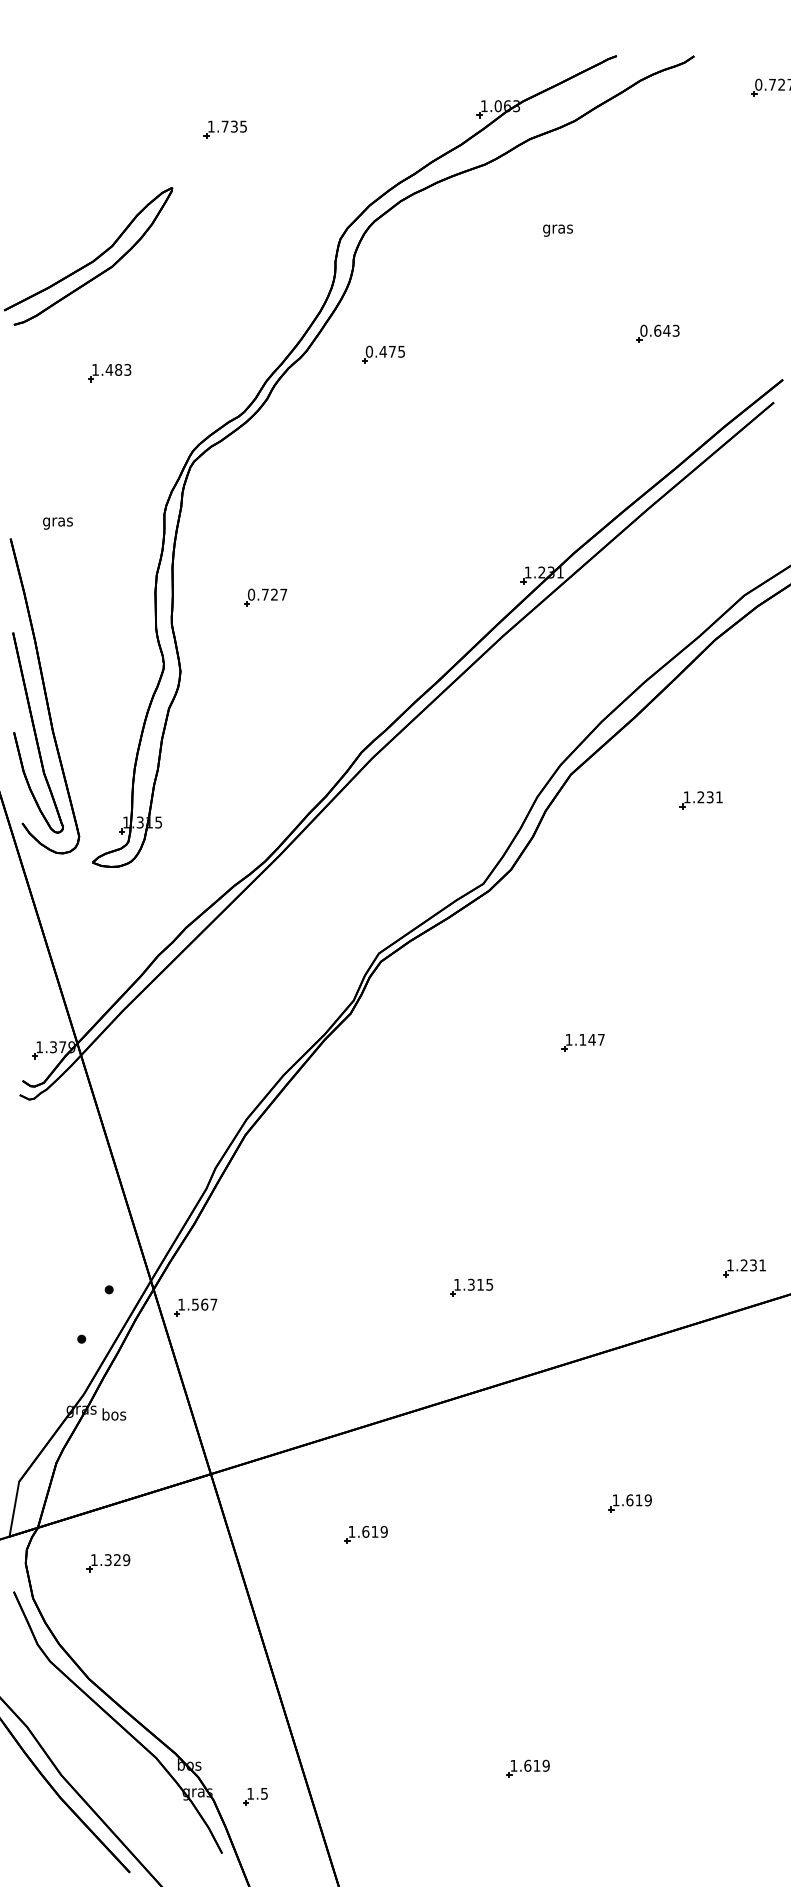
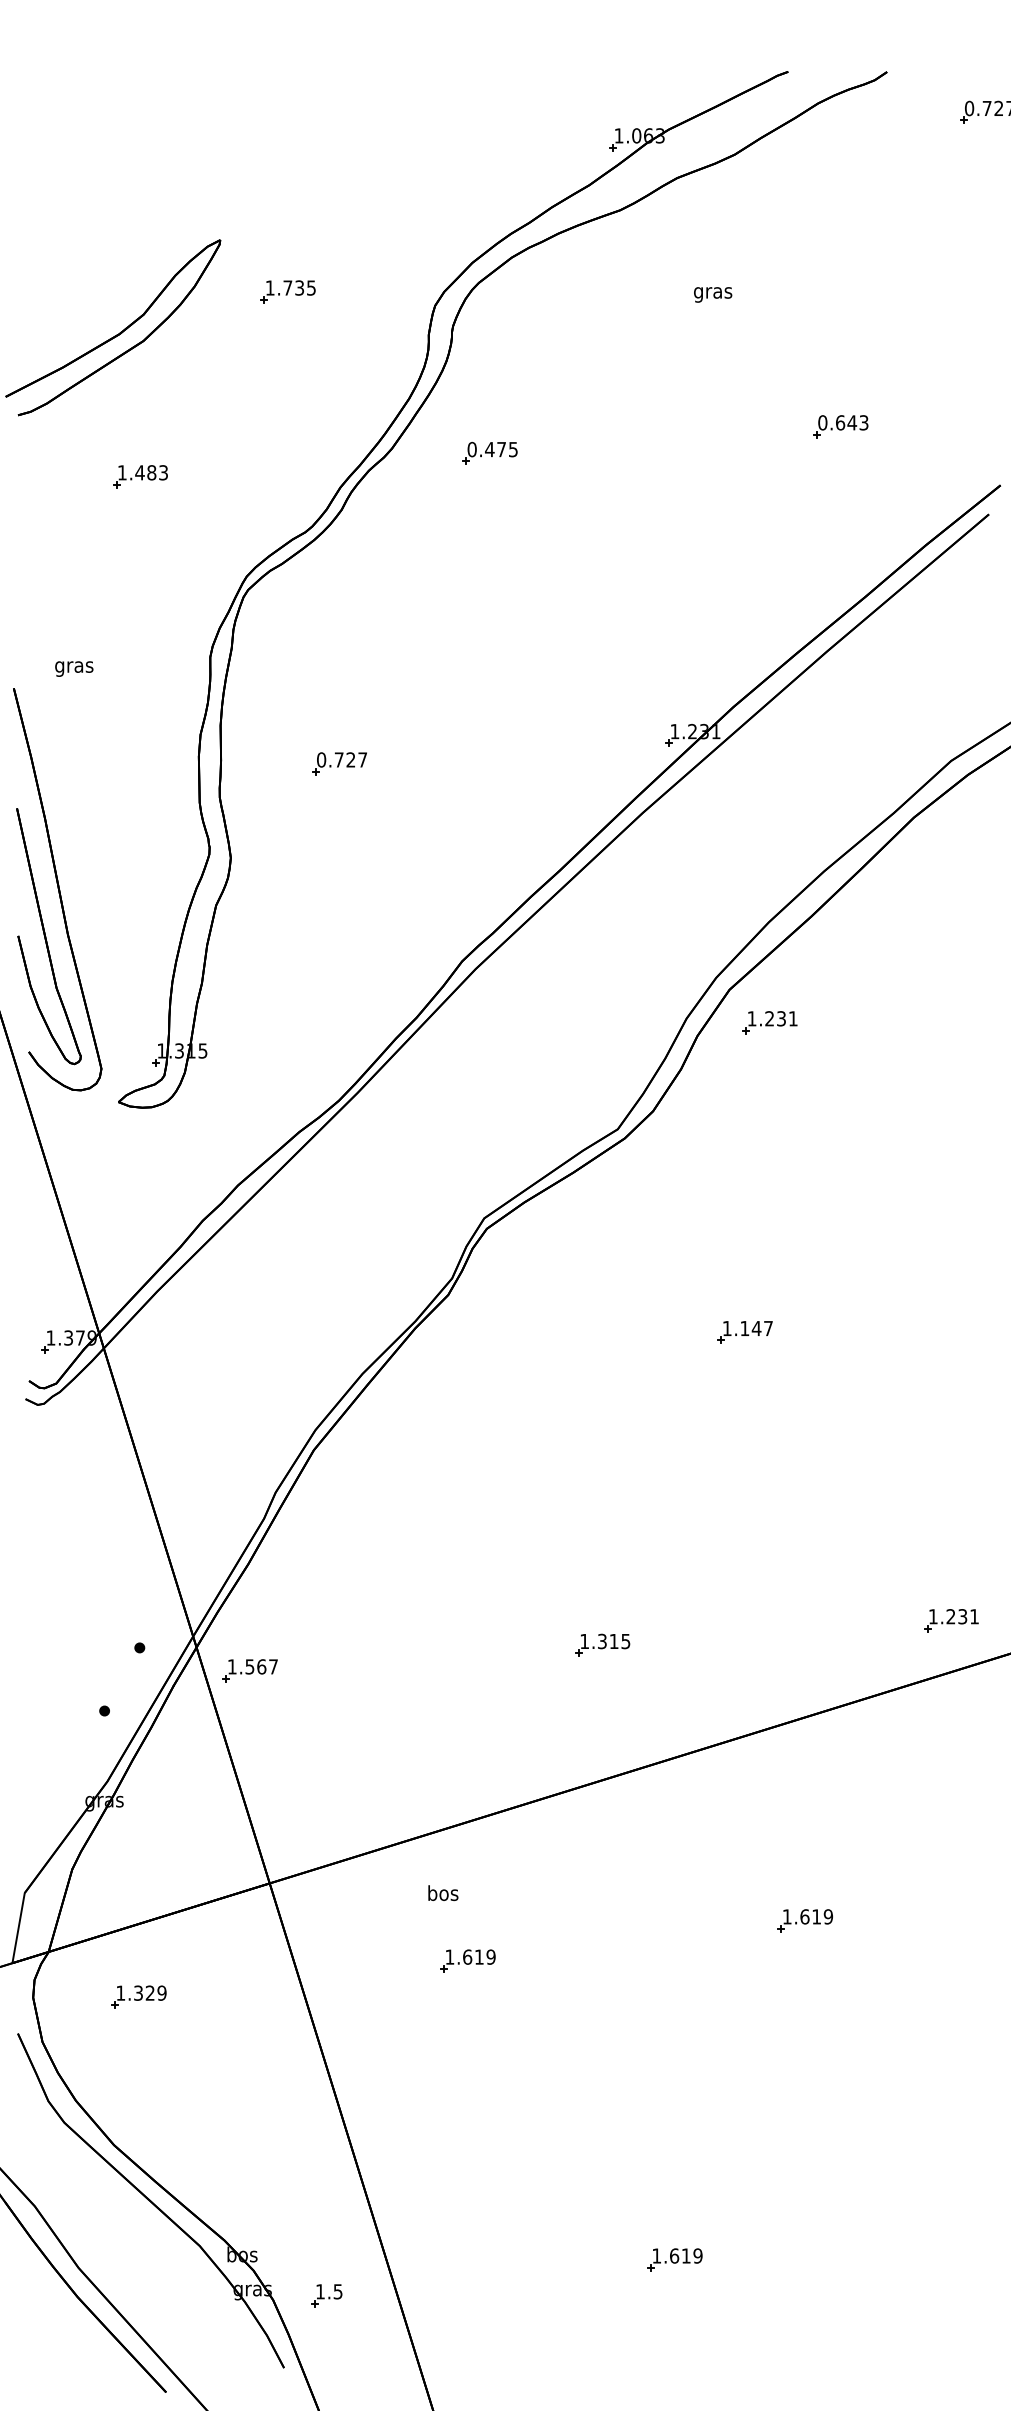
part: (224, 129) -> (287, 291), moved
part: (700, 800) -> (769, 1022), moved
text: (114, 1414) -> (443, 1893), moved

